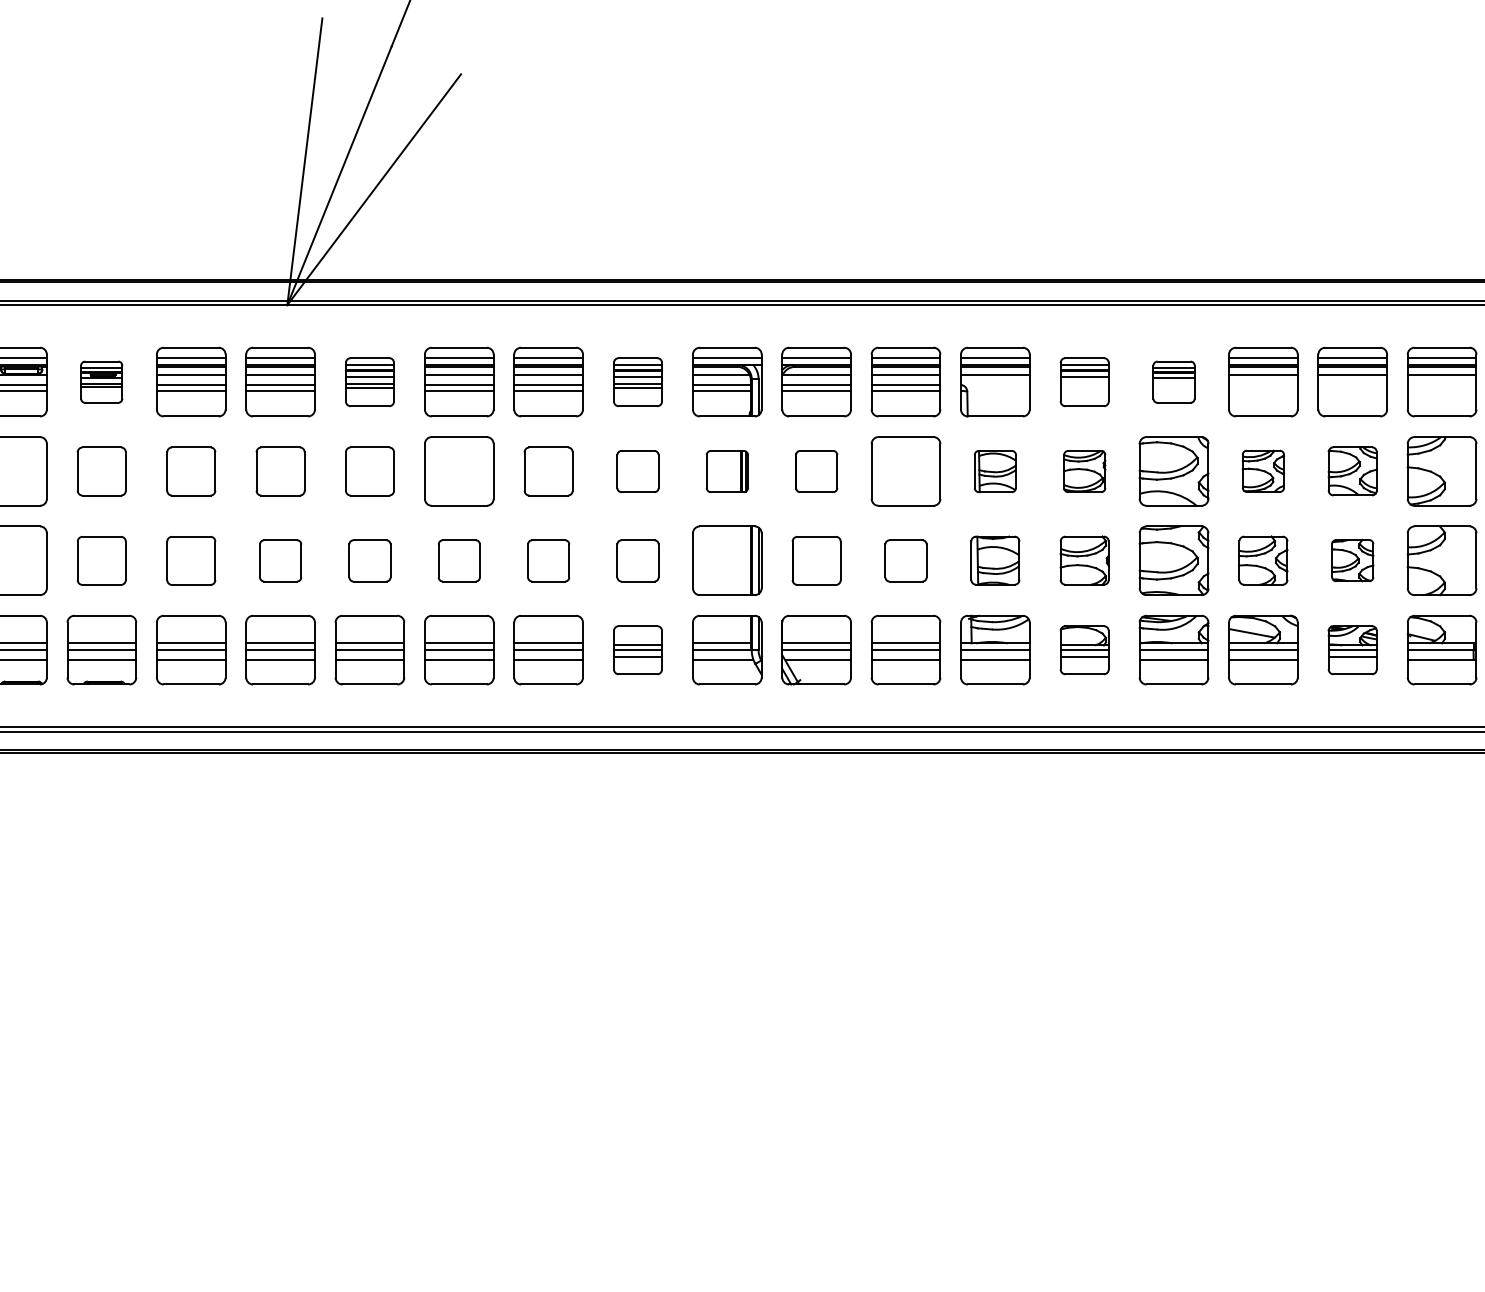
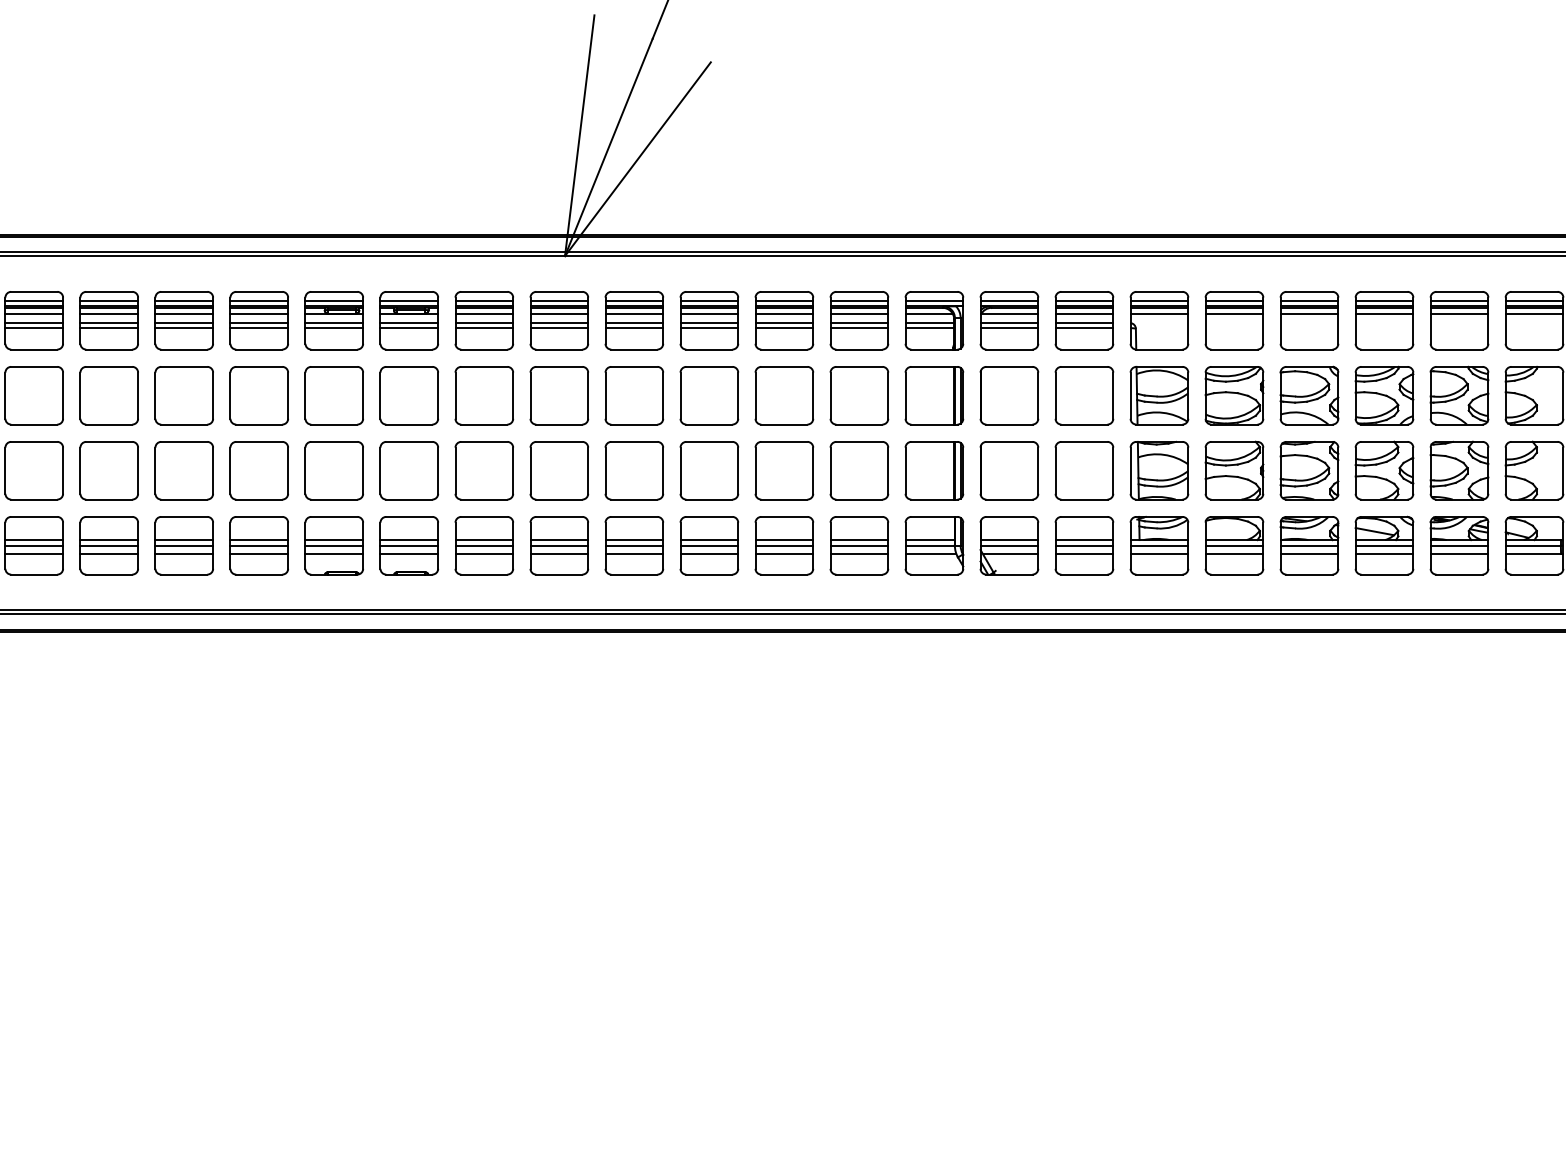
part: (100, 381) -> (408, 320), size x1.67
part: (370, 381) -> (634, 320), size x1.43
part: (638, 381) -> (859, 320), size x1.43
part: (1084, 381) -> (1234, 320), size x1.43
part: (1174, 381) -> (1309, 320), size x1.67
part: (100, 471) -> (408, 395), size x1.43
part: (191, 471) -> (484, 395), size x1.43
part: (280, 471) -> (559, 395), size x1.43
part: (370, 471) -> (634, 395), size x1.43
part: (548, 471) -> (784, 395), size x1.43
part: (638, 471) -> (859, 395), size x1.67
part: (727, 471) -> (934, 395), size x1.67
part: (816, 471) -> (1009, 395), size x1.67
part: (995, 471) -> (1159, 395), size x1.67
part: (1084, 471) -> (1234, 395), size x1.67
part: (1263, 471) -> (1384, 395), size x1.67
part: (1352, 471) -> (1459, 395), size x1.43
part: (100, 560) -> (408, 470), size x1.43
part: (191, 560) -> (484, 470), size x1.43
part: (280, 560) -> (559, 470), size x1.67
part: (370, 560) -> (634, 470), size x1.67
part: (459, 560) -> (709, 470), size x1.67
part: (548, 560) -> (784, 470), size x1.67
part: (638, 560) -> (859, 470), size x1.67
part: (816, 560) -> (1009, 470), size x1.43
part: (906, 560) -> (1084, 470), size x1.67
part: (995, 560) -> (1159, 470), size x1.43
part: (1084, 560) -> (1234, 470), size x1.43
part: (1263, 560) -> (1384, 470), size x1.43
part: (1352, 560) -> (1459, 470), size x1.67
part: (638, 649) -> (859, 545), size x1.43
part: (1084, 649) -> (1234, 545), size x1.43
part: (1352, 649) -> (1459, 545), size x1.43

